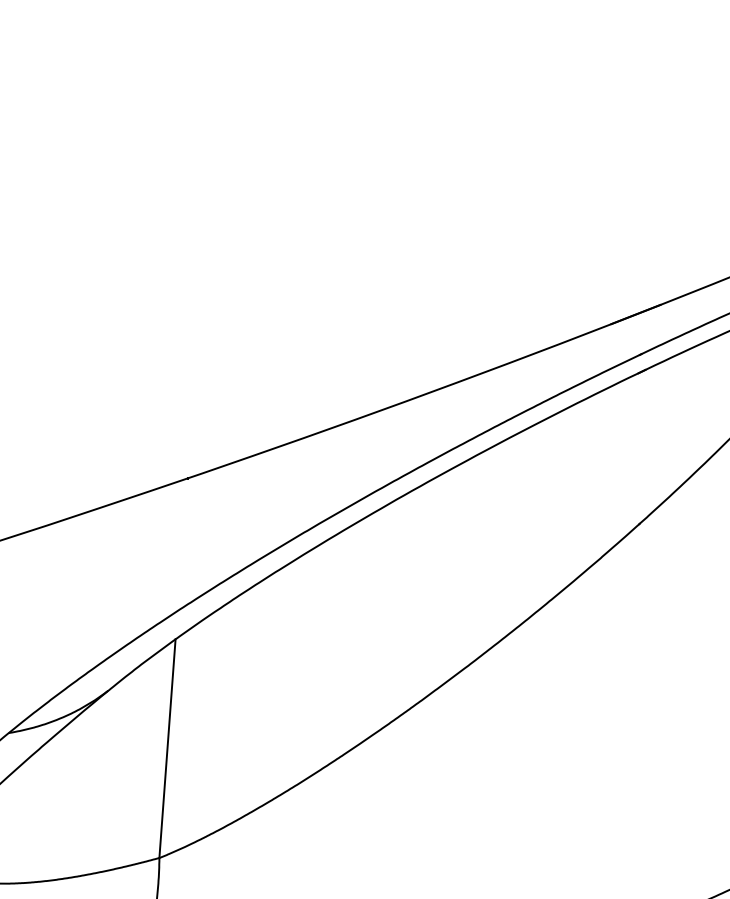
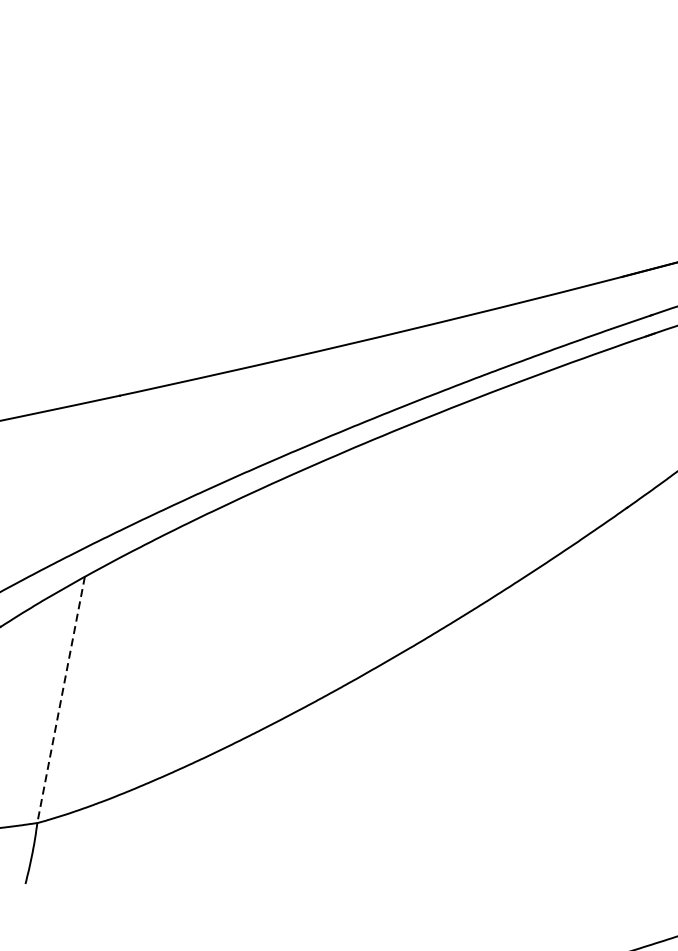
line: (167, 748) -> (61, 699), solid -> dashed

